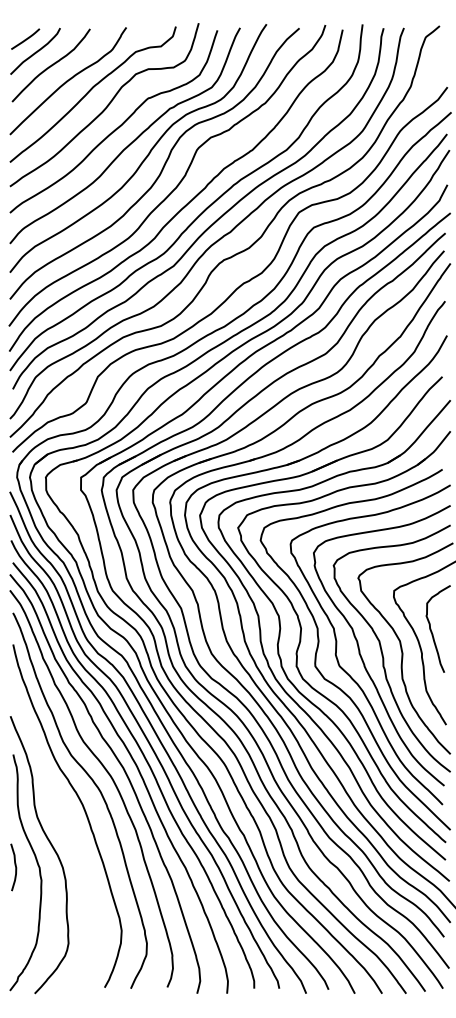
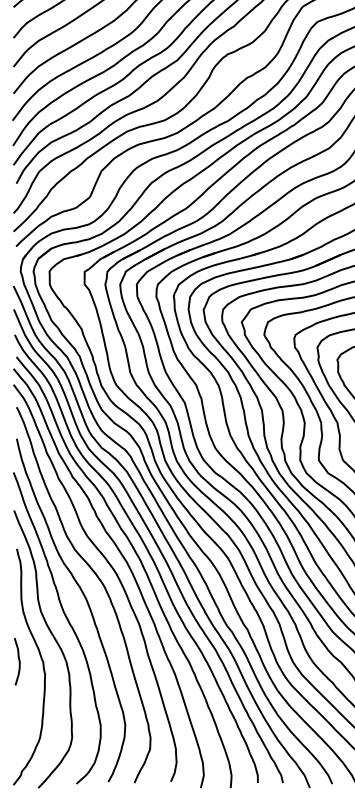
curve: (64, 828) -> (68, 622), added

